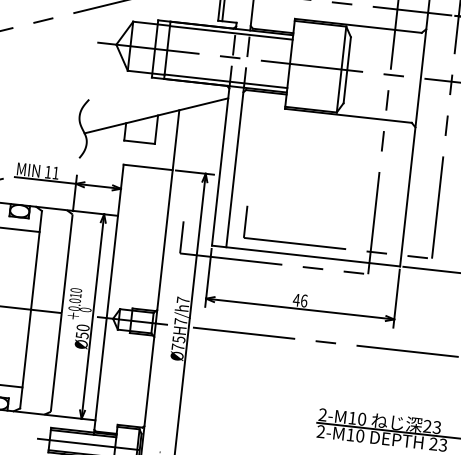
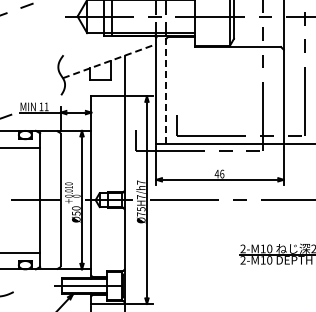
line: (156, 116) -> (109, 61), solid -> dashed
line: (235, 166) -> (166, 89), solid -> dashed

